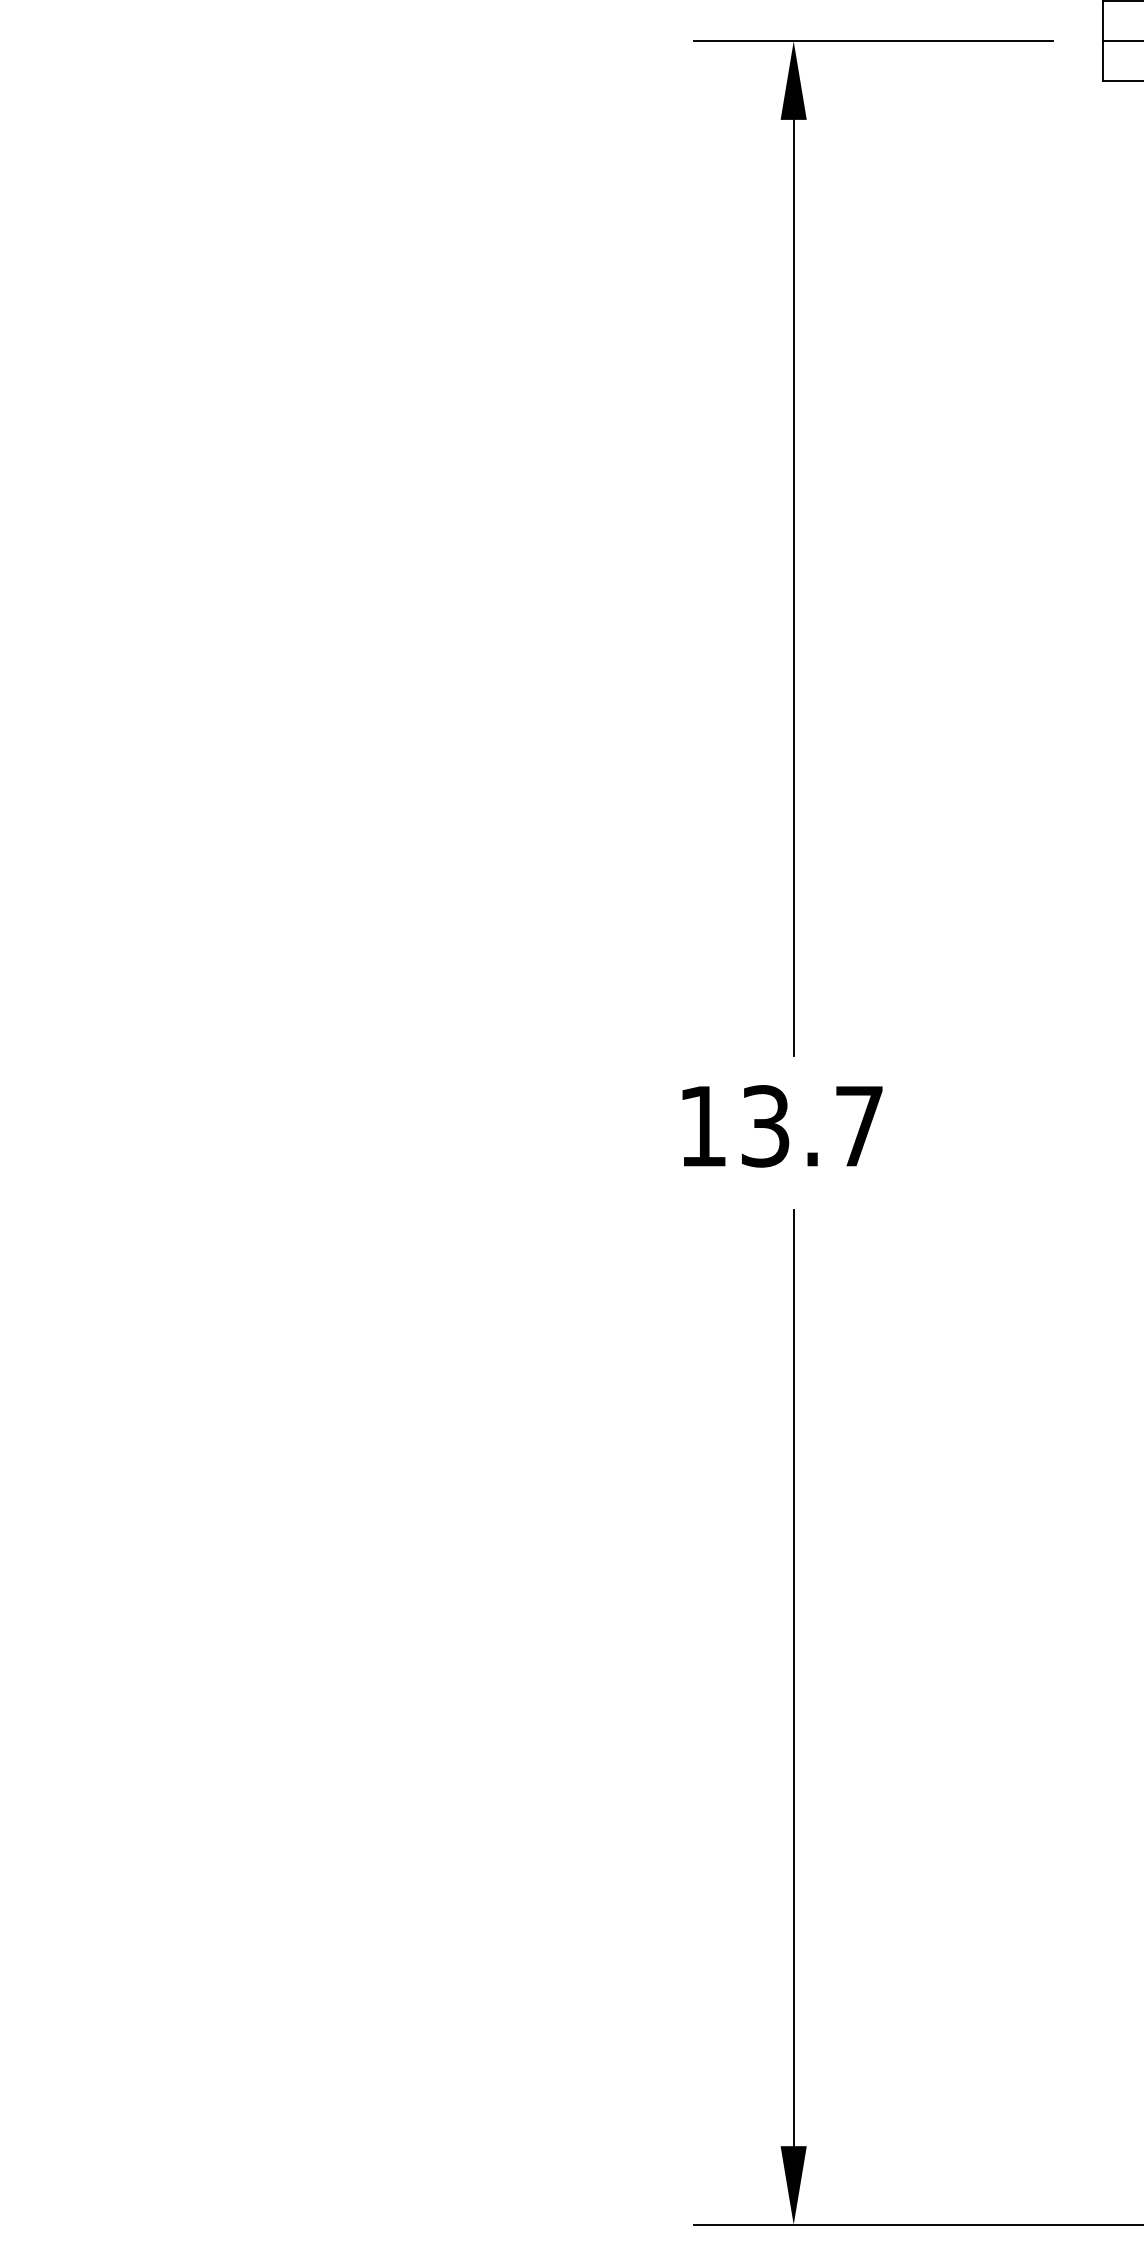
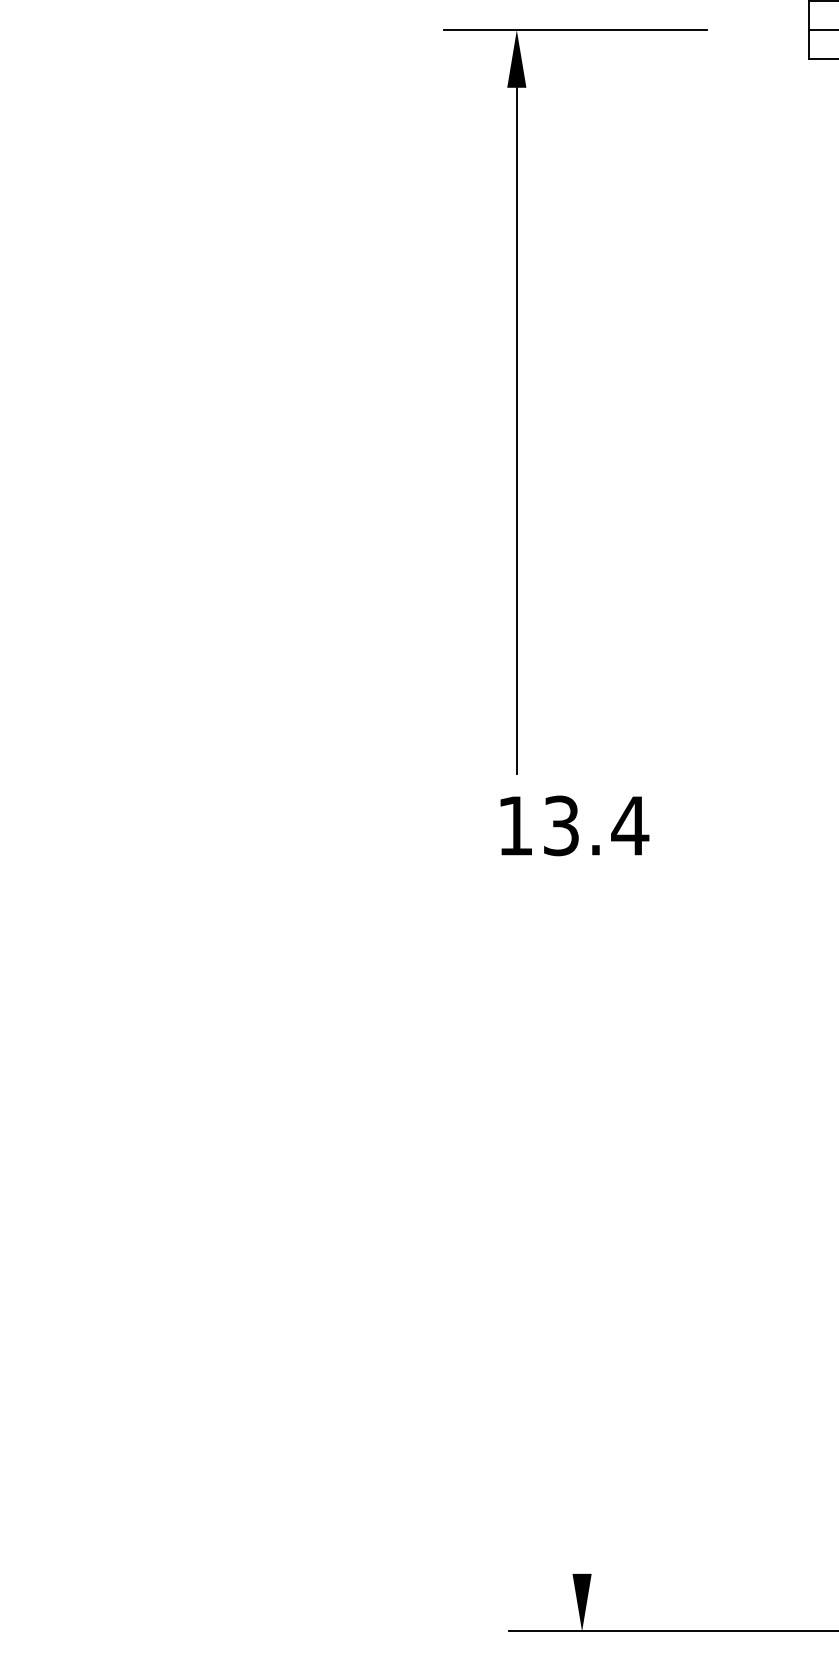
part: (794, 548) -> (517, 402), moved
text: (859, 1126) -> (630, 826), 13.7 -> 13.4
line: (793, 1678) -> (581, 1230), removed

